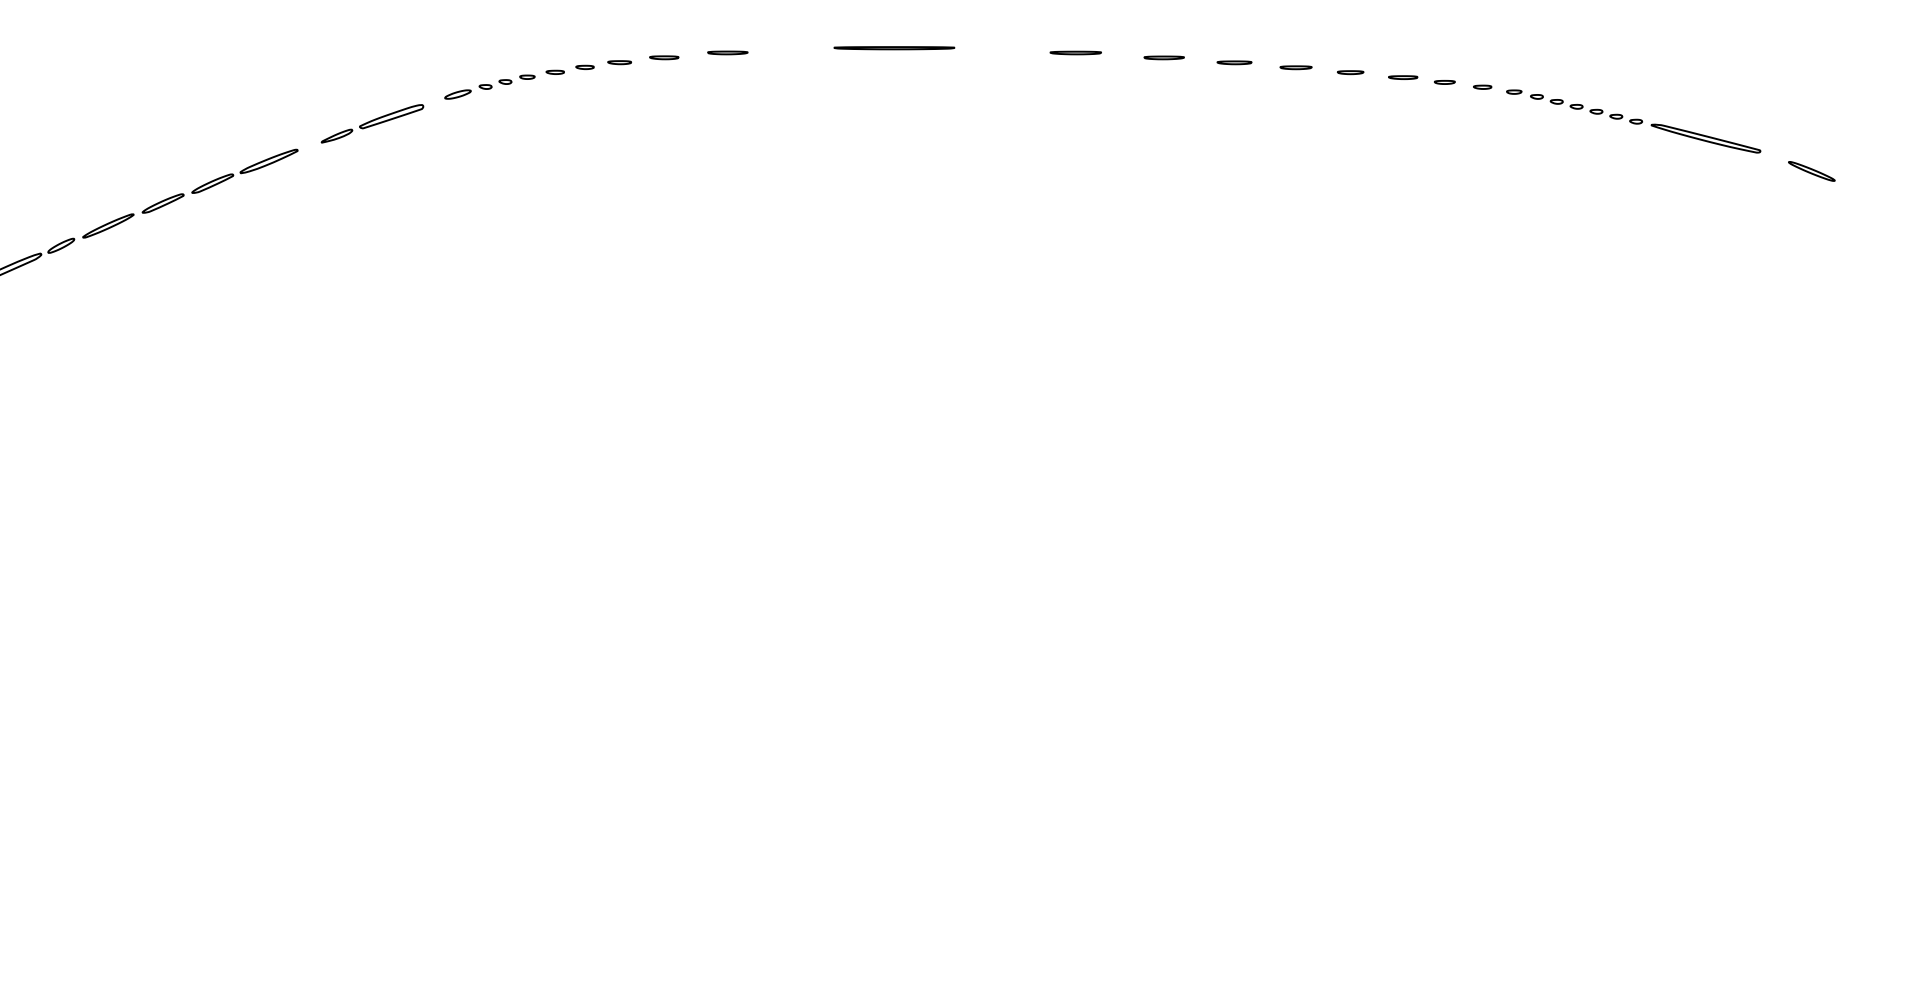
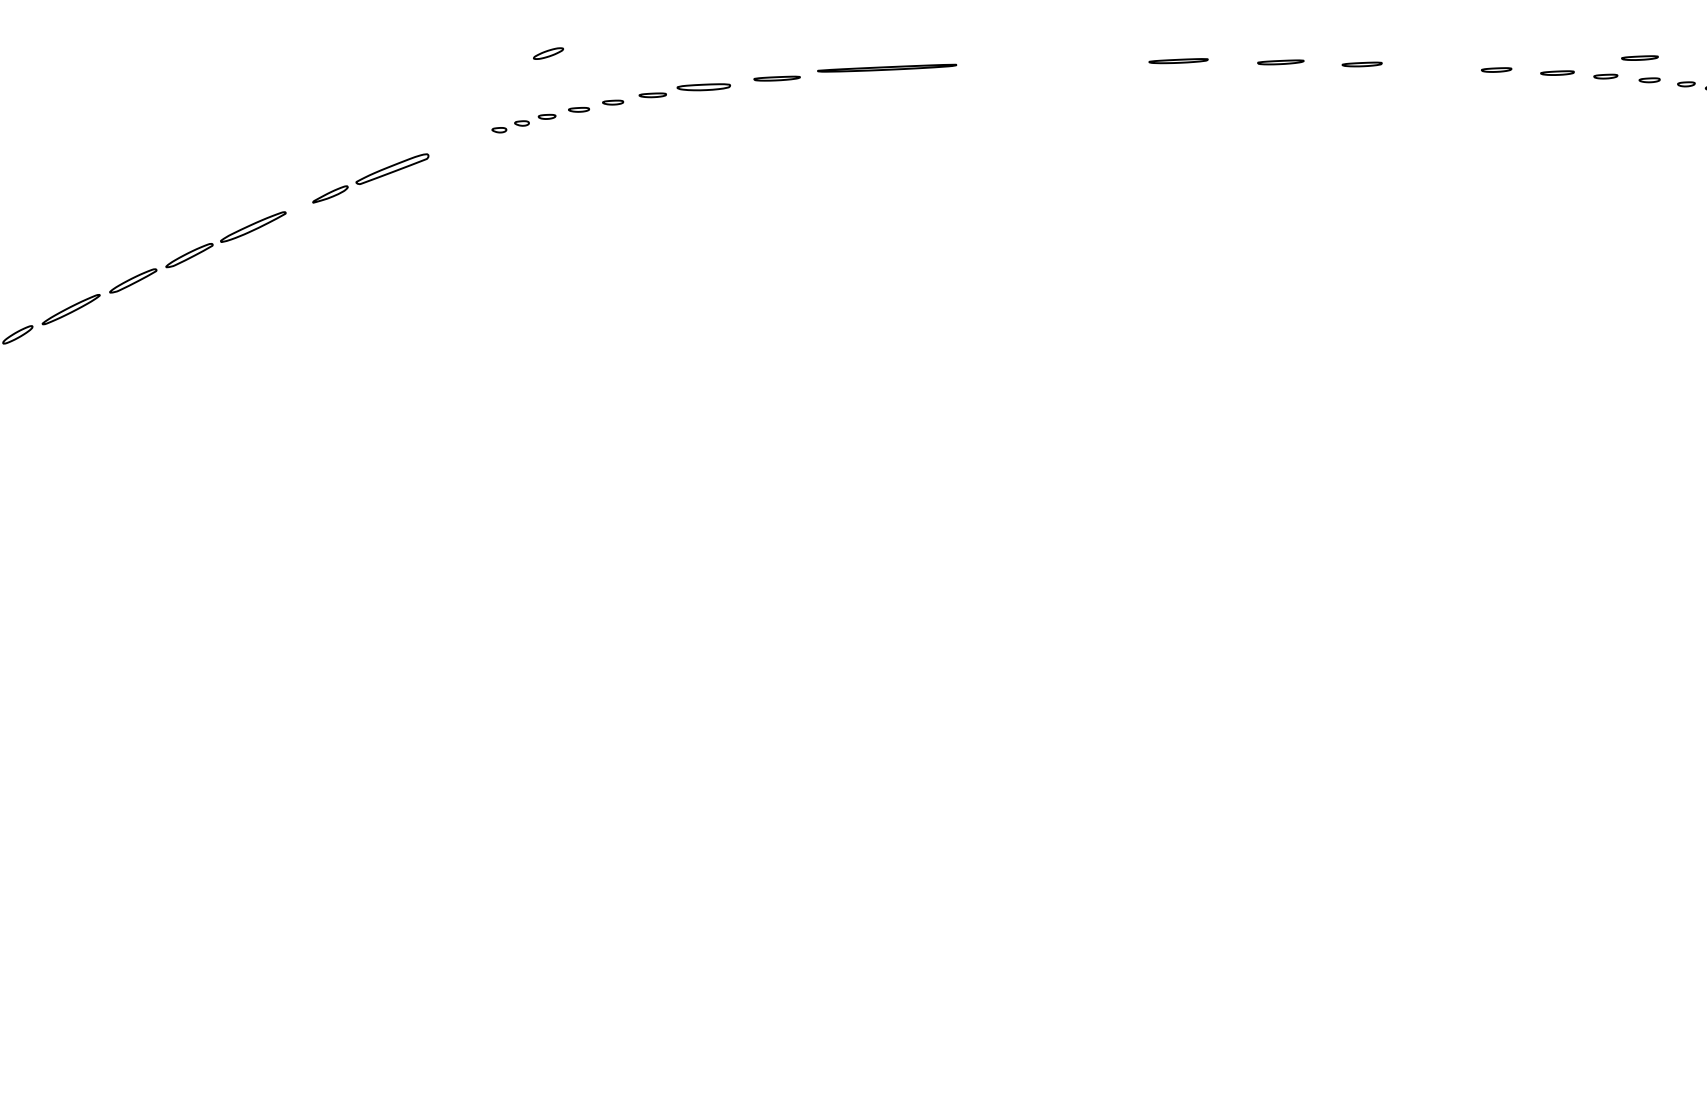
line: (894, 48) -> (887, 68), moved
part: (664, 57) -> (704, 87), size x1.6
part: (1295, 67) -> (1639, 57), moved
part: (457, 94) -> (547, 53), moved

